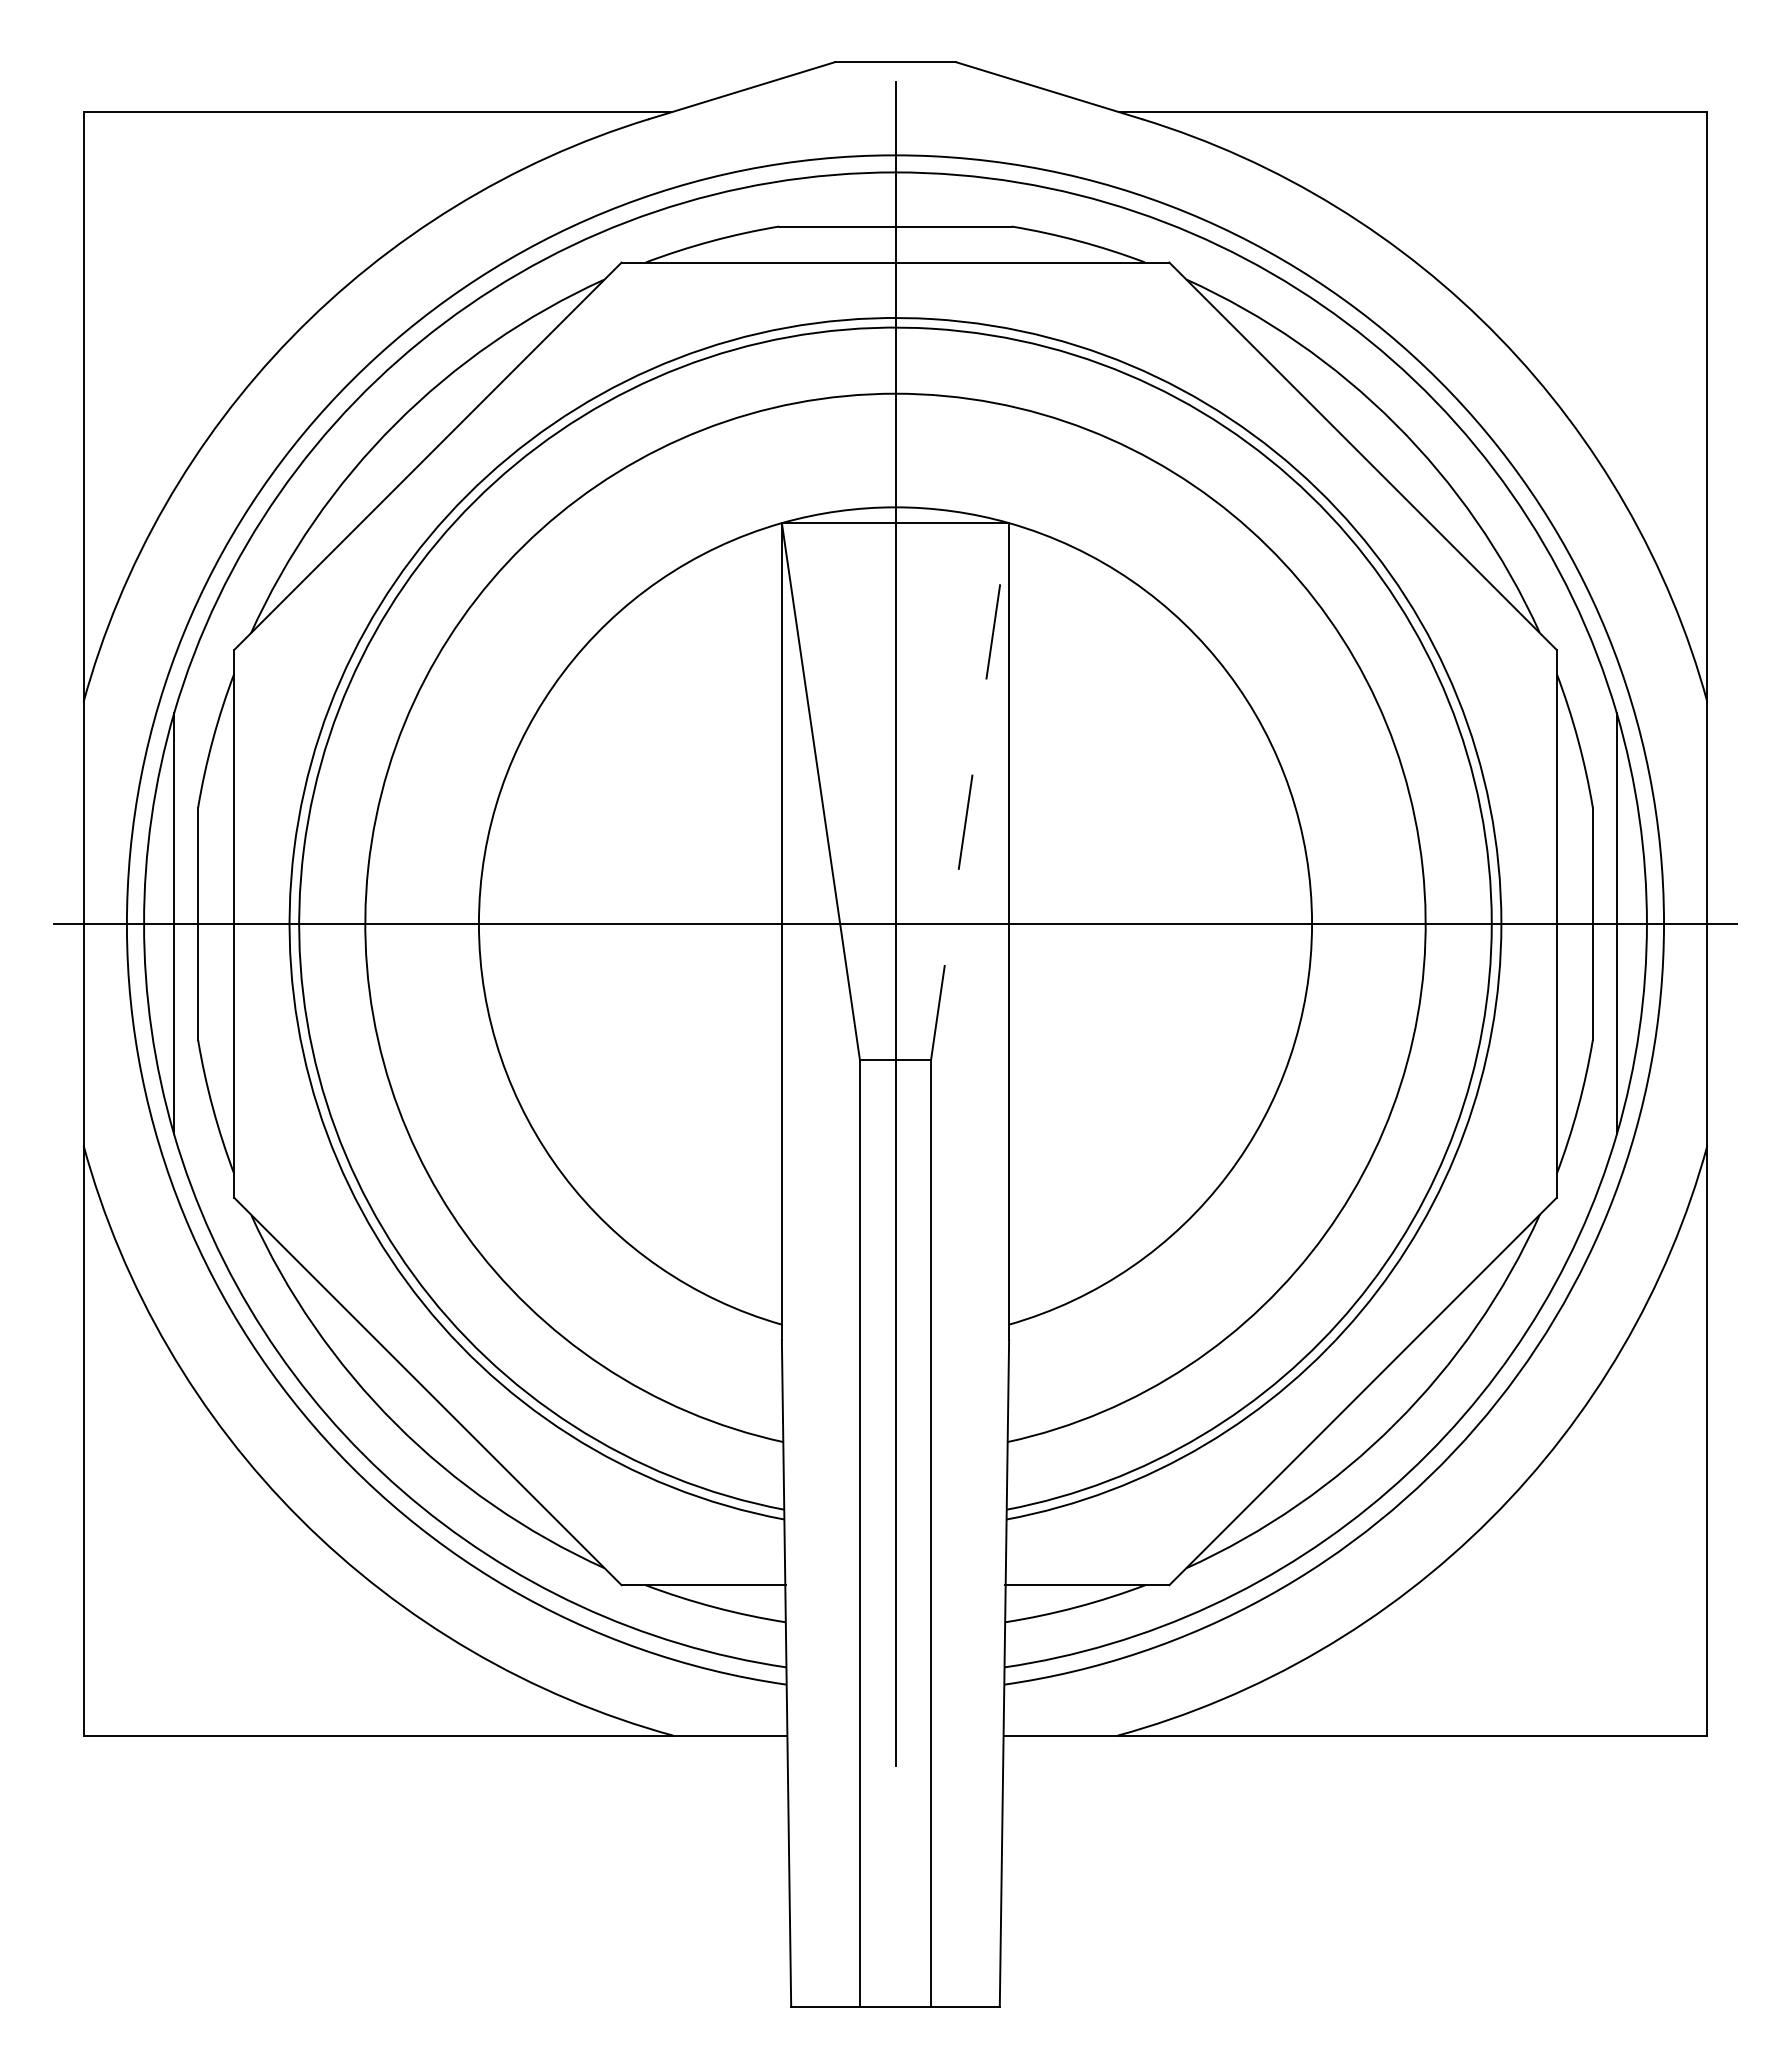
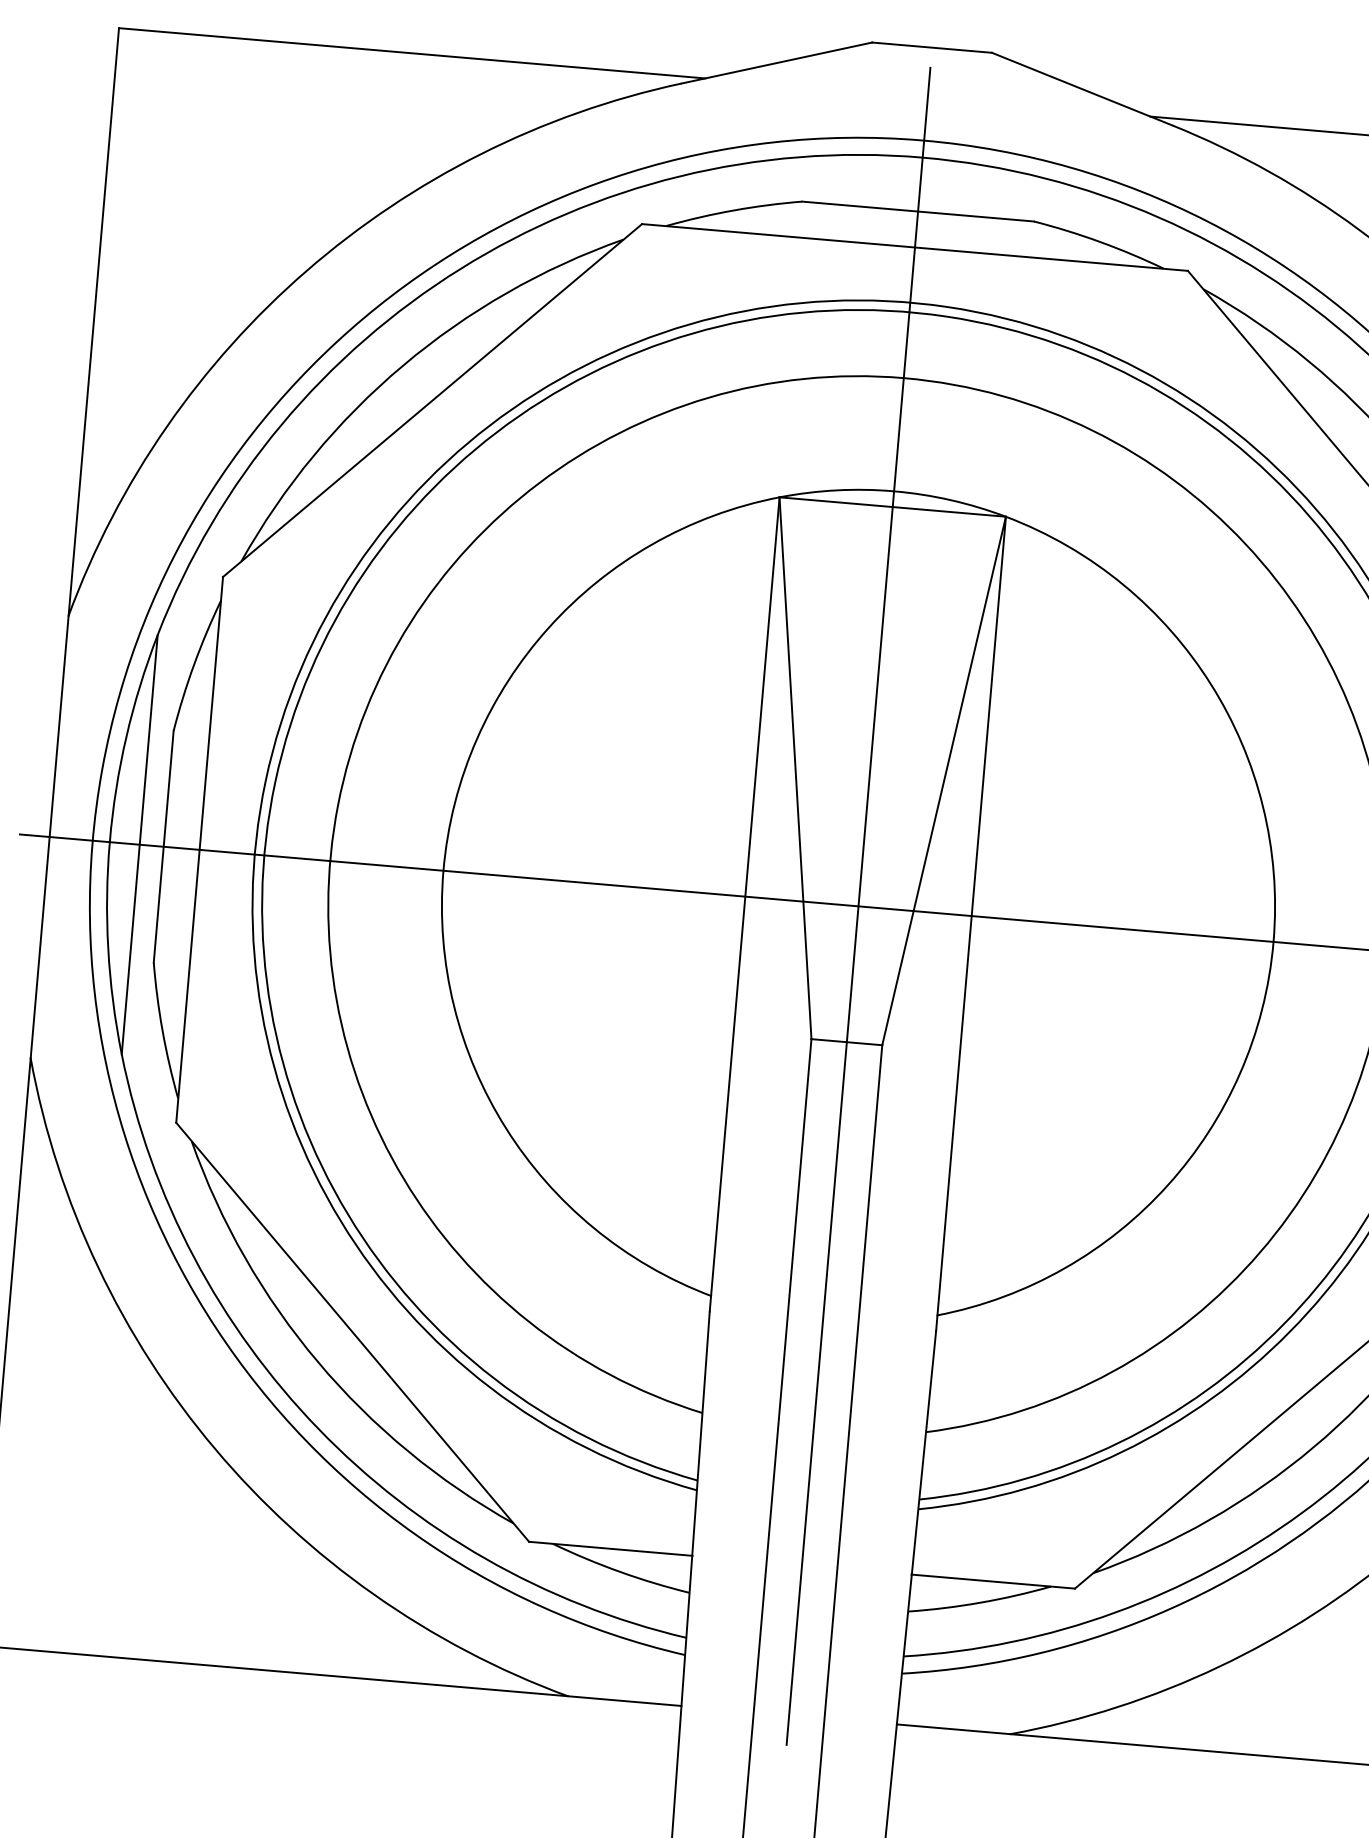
line: (970, 791) -> (944, 780), dashed -> solid

